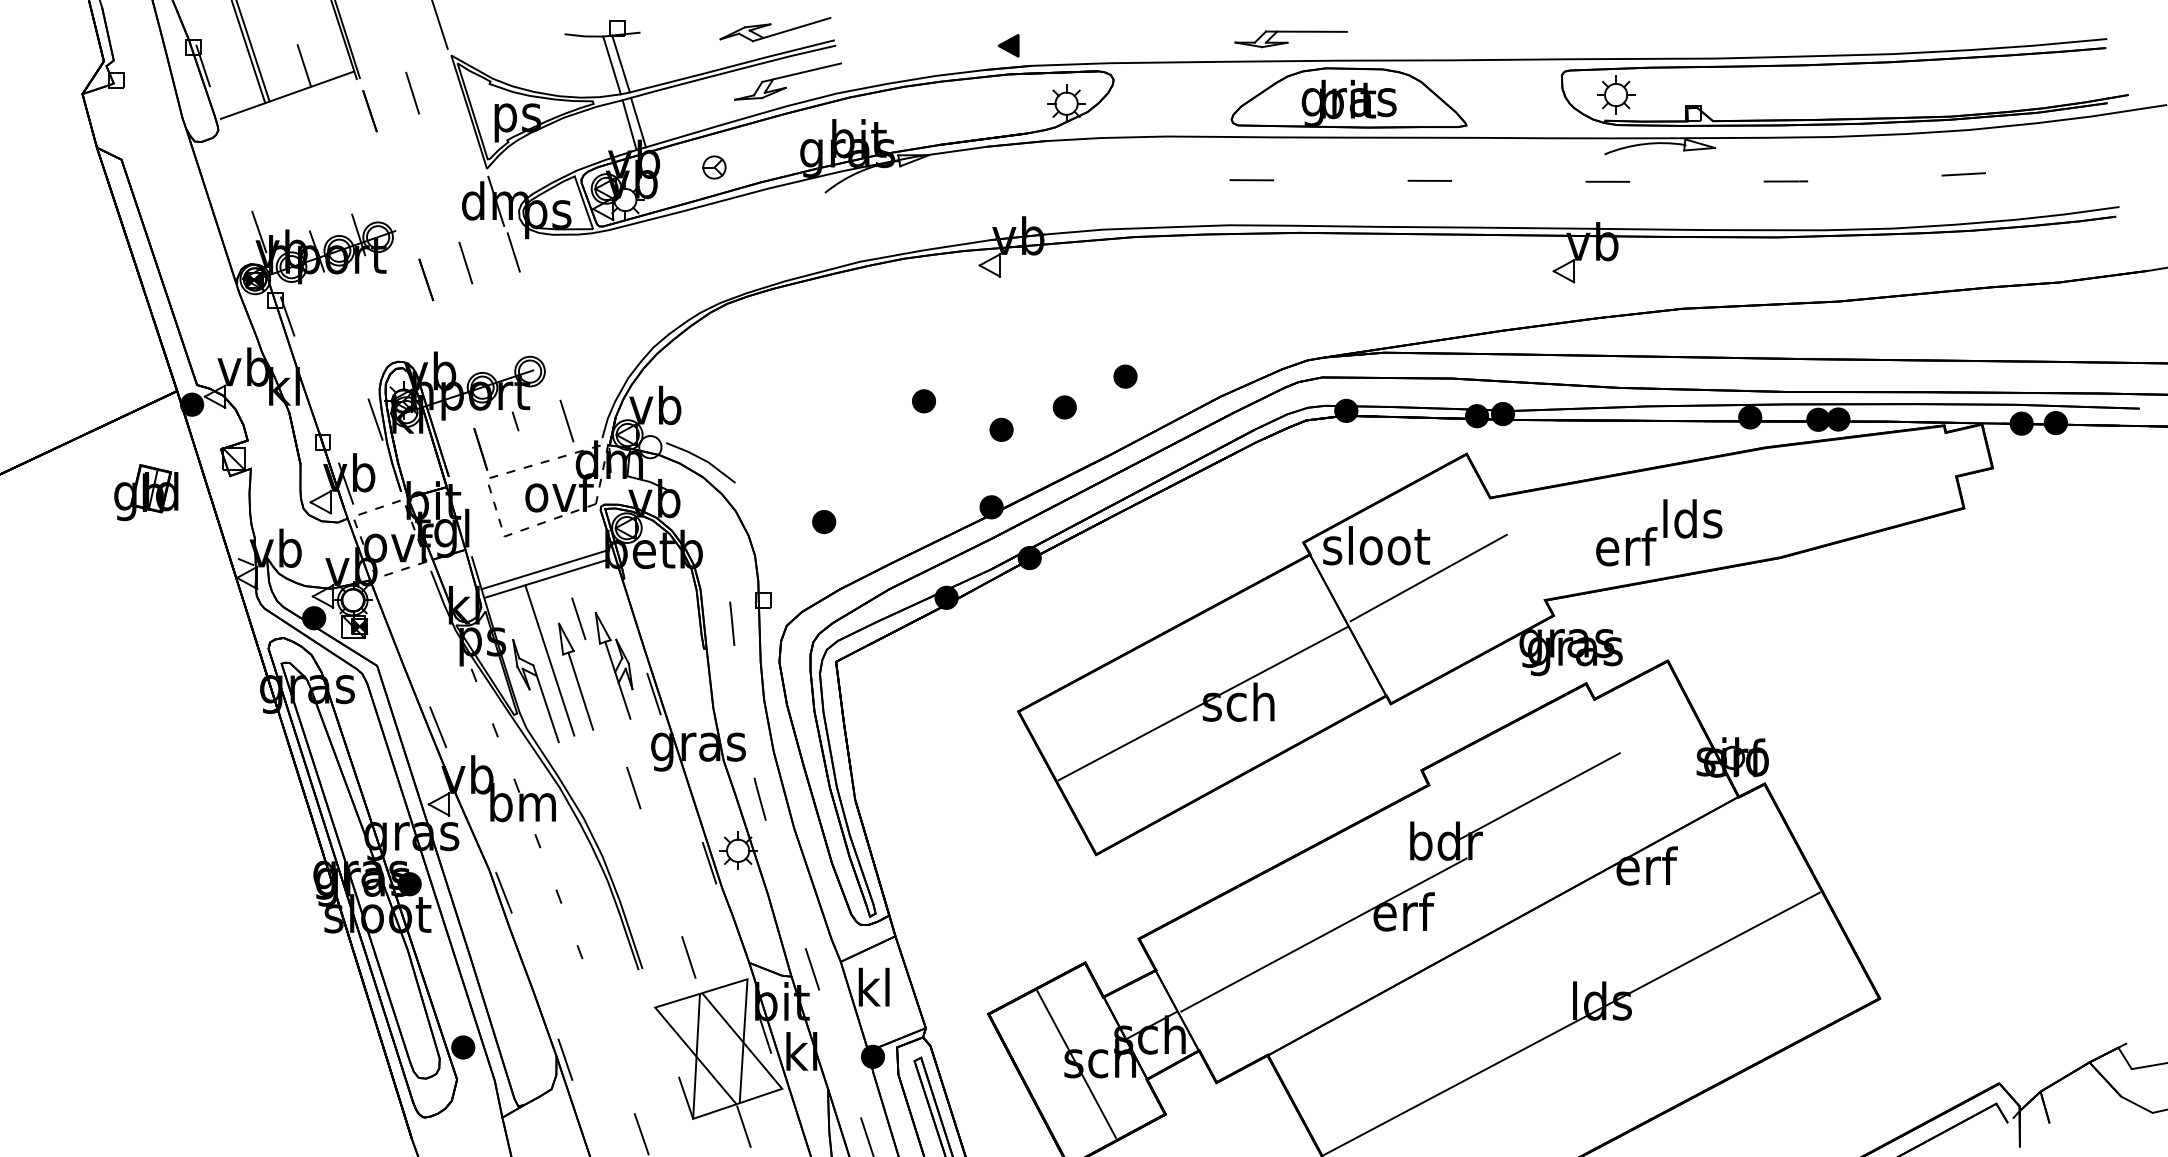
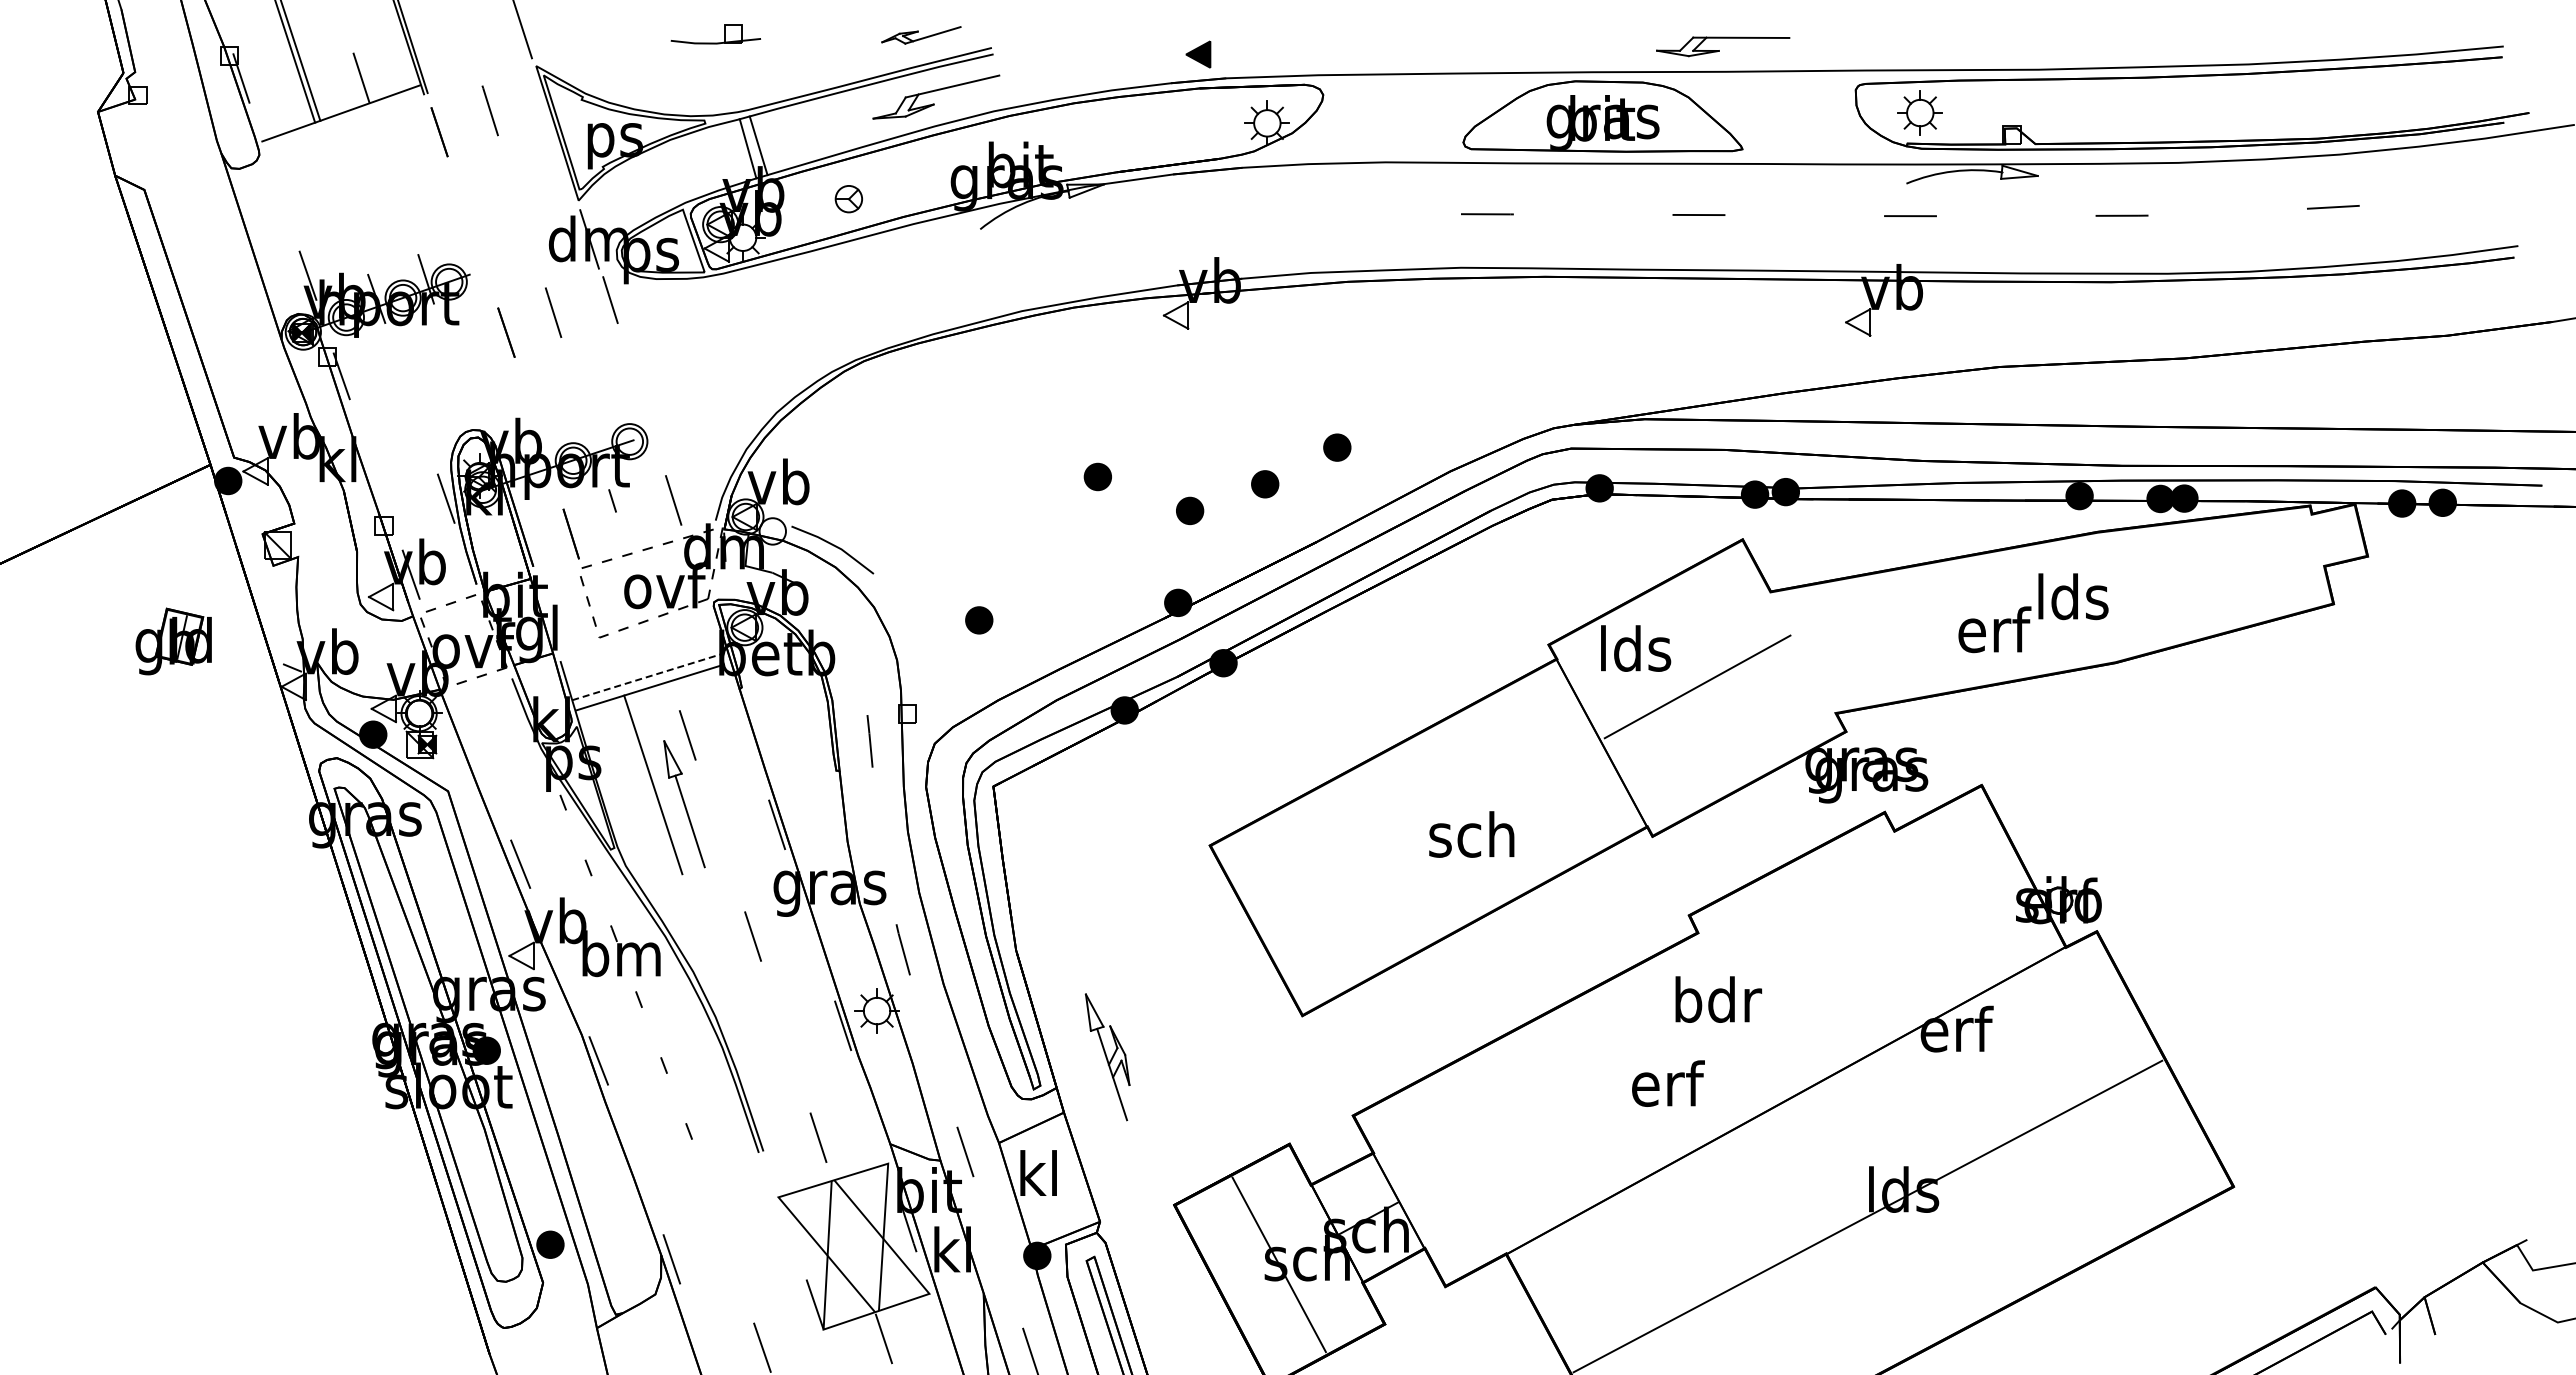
part: (775, 29) -> (921, 35), size x0.6
part: (1291, 39) -> (1723, 46), moved
line: (620, 63) -> (737, 75), removed
line: (611, 65) -> (726, 77), removed
part: (146, 492) -> (173, 641), moved
text: (1659, 533) -> (2033, 613), moved
text: (1376, 545) -> (1635, 648), sloot -> lds
line: (544, 570) -> (647, 677), solid -> dashed
part: (613, 666) -> (1107, 1057), moved
part: (535, 690) -> (636, 820), removed
line: (1203, 703) -> (1429, 836), removed
line: (1538, 796) -> (1828, 946), removed
line: (1323, 935) -> (1572, 1111), removed

